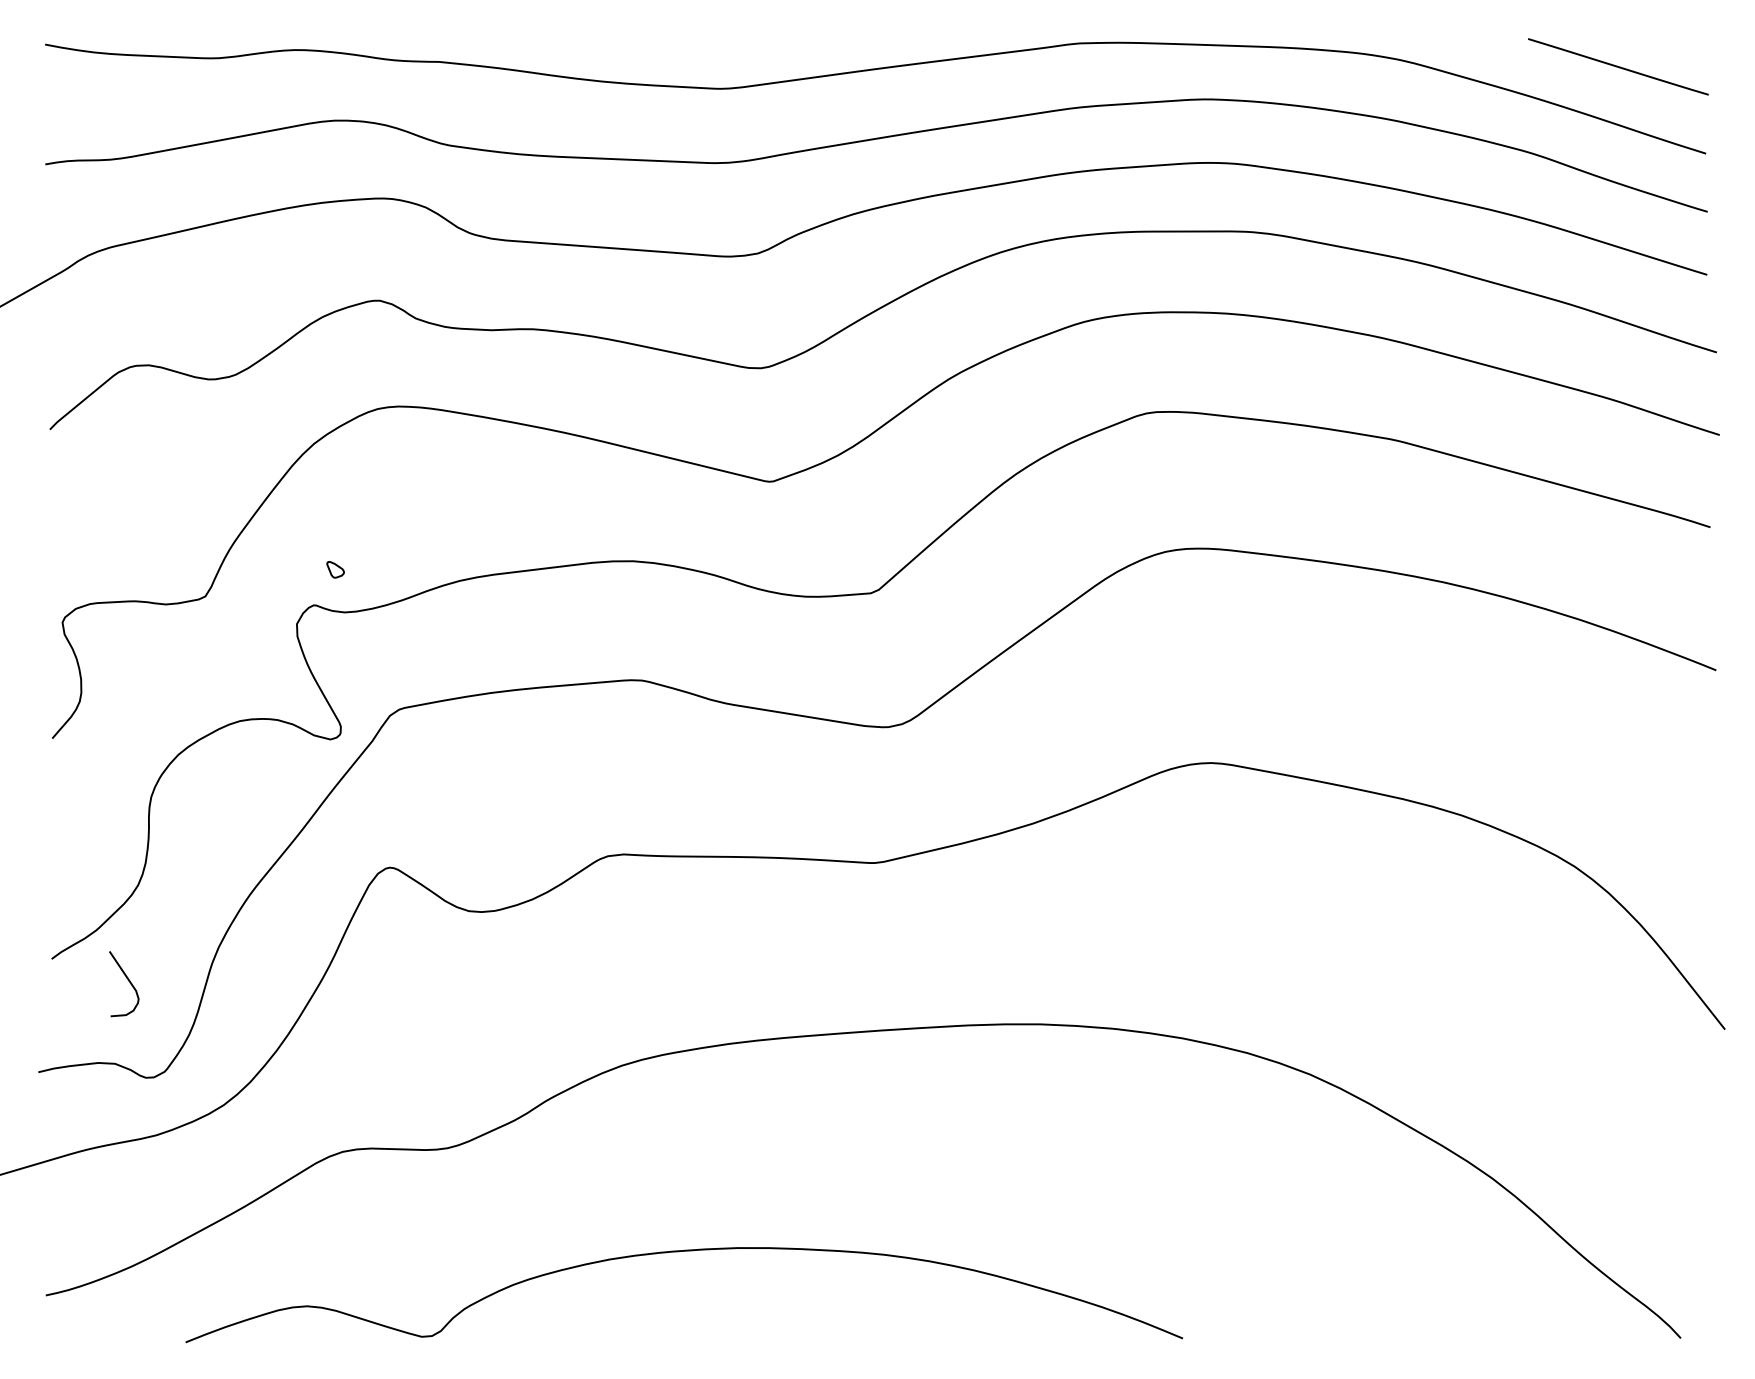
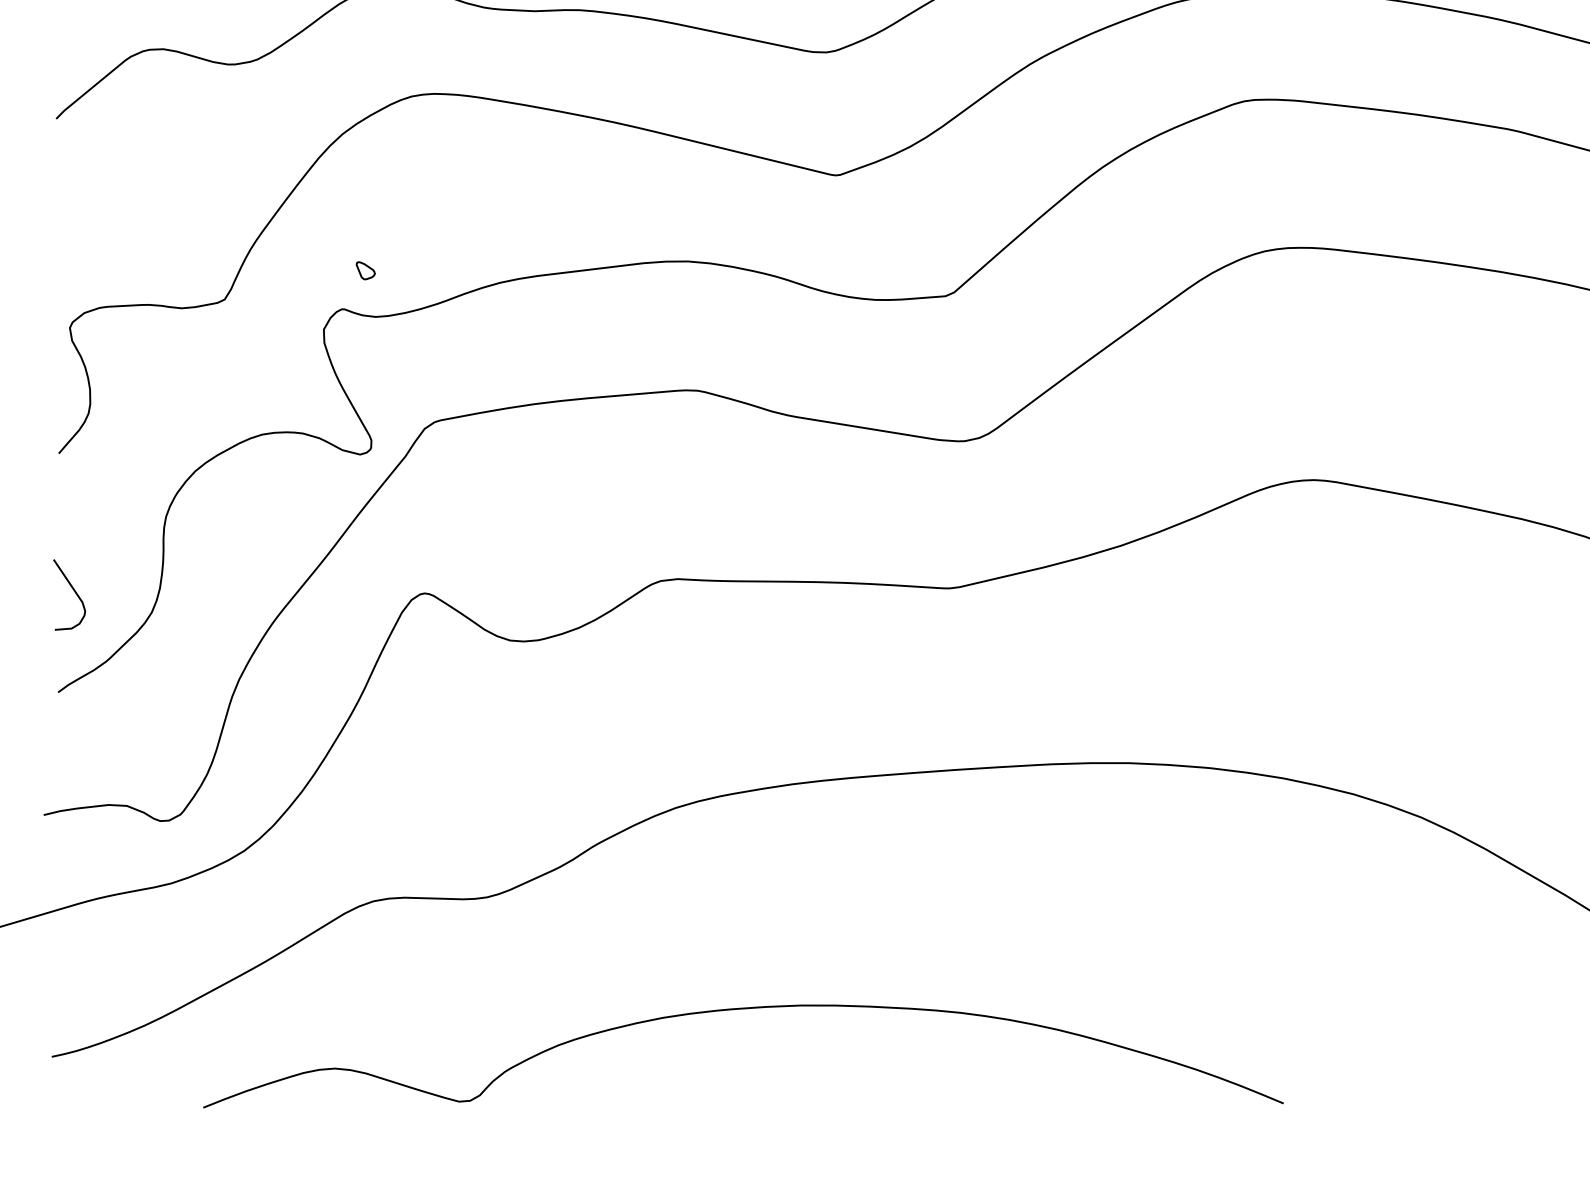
curve: (128, 981) -> (74, 592), moved

